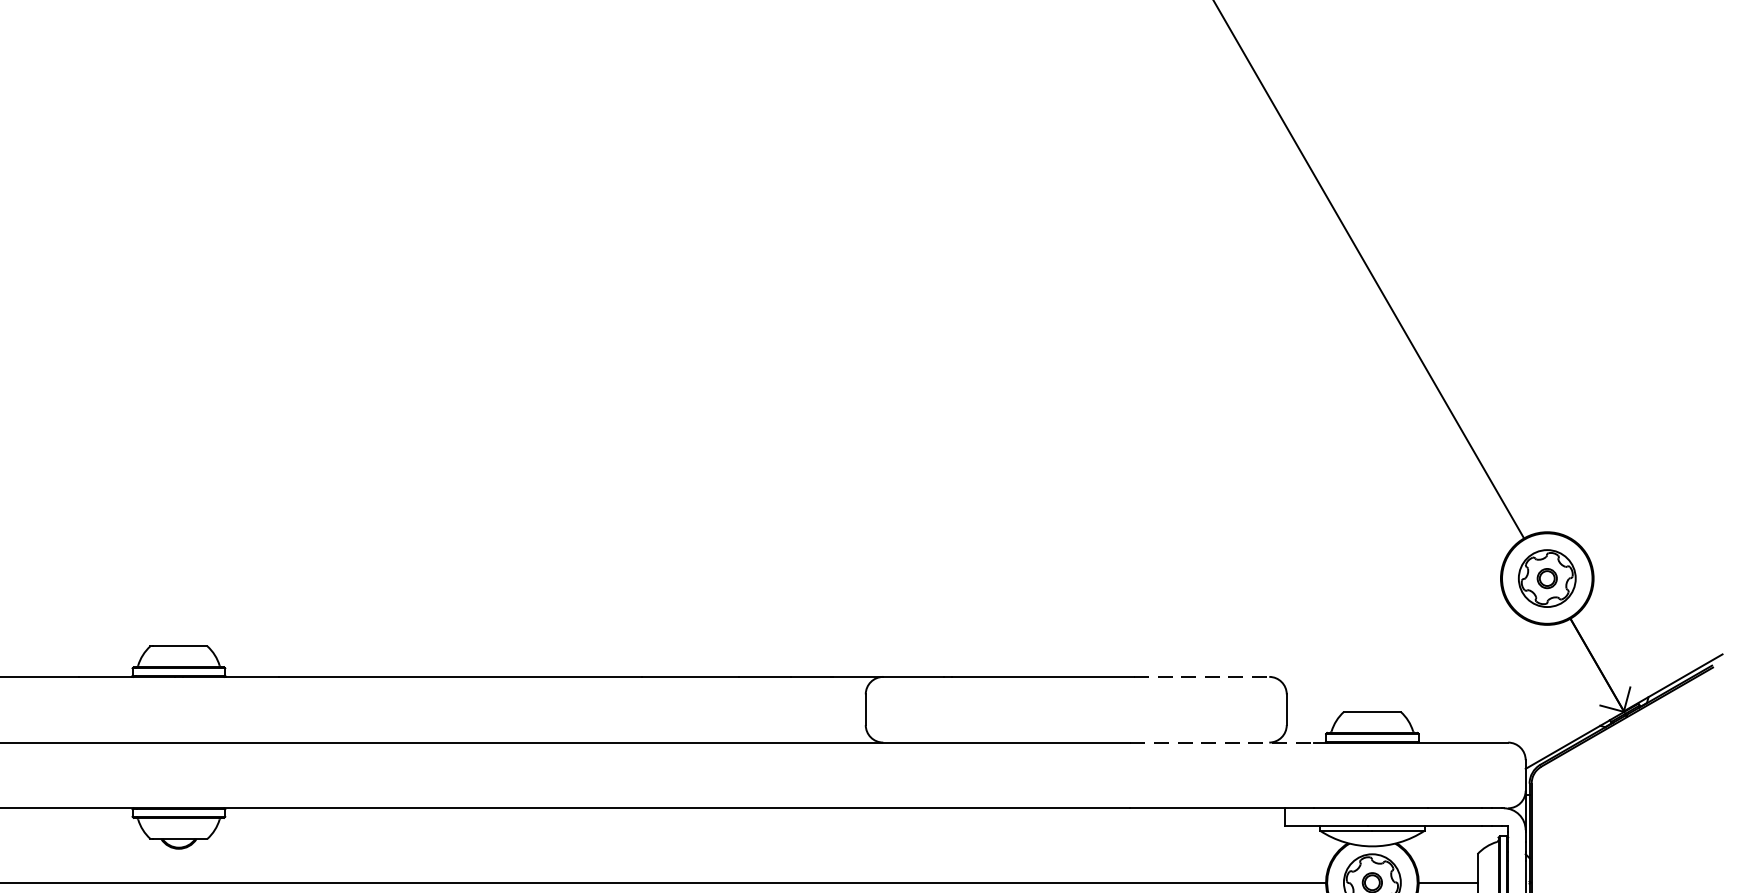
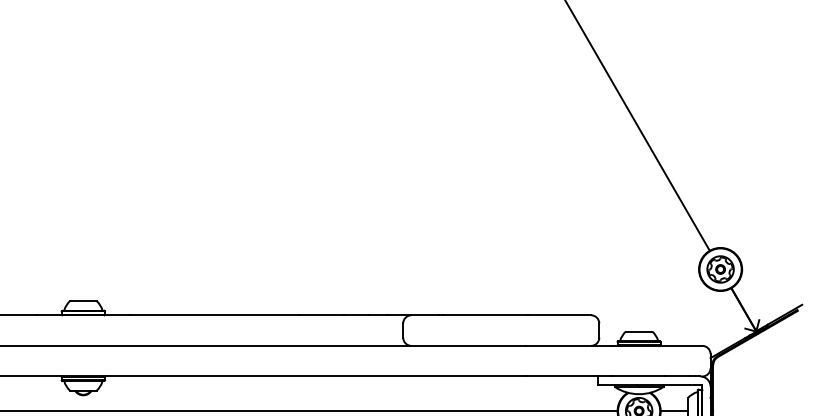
line: (1201, 677) -> (559, 315), dashed -> solid
line: (1222, 741) -> (569, 345), dashed -> solid

